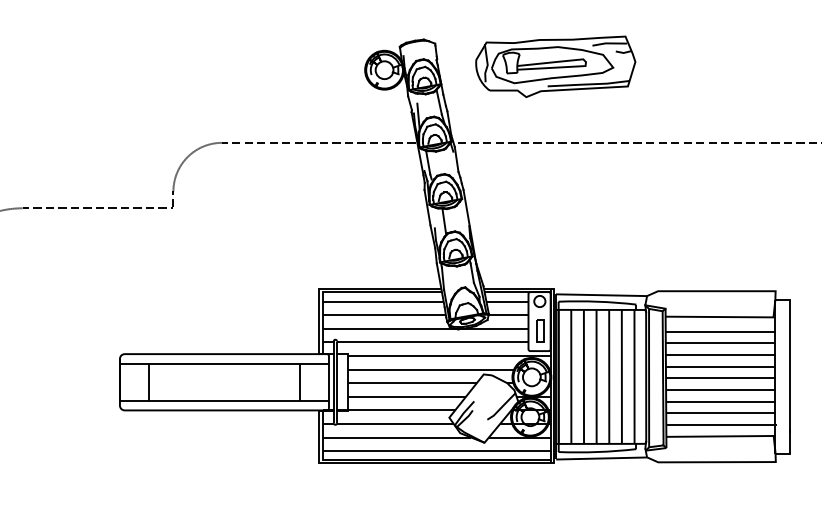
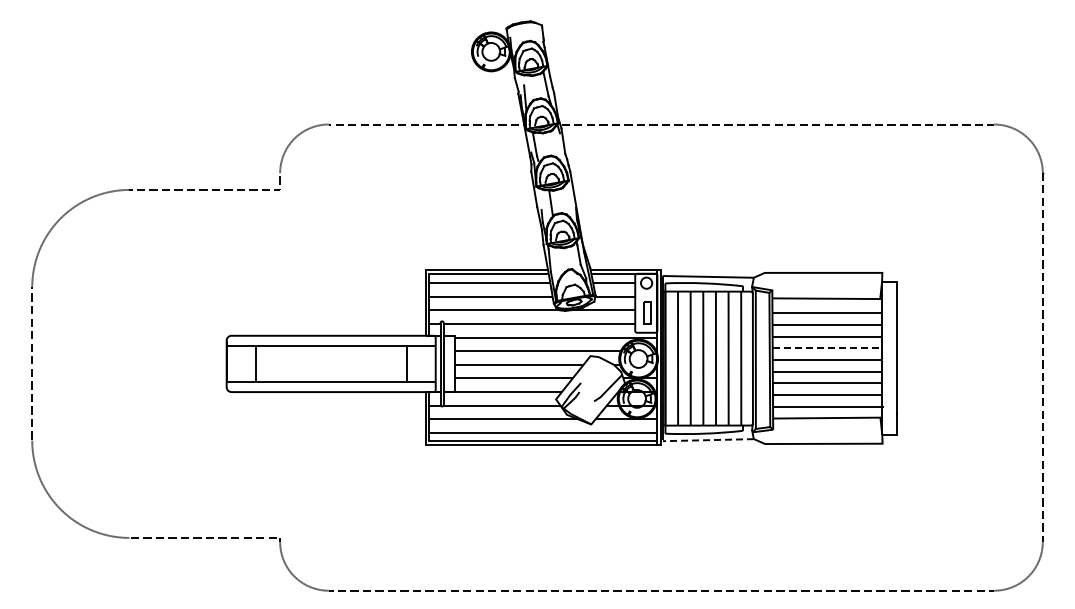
part: (555, 66) -> (662, 48), removed
line: (720, 366) -> (827, 348), solid -> dashed
line: (601, 458) -> (708, 440), solid -> dashed

